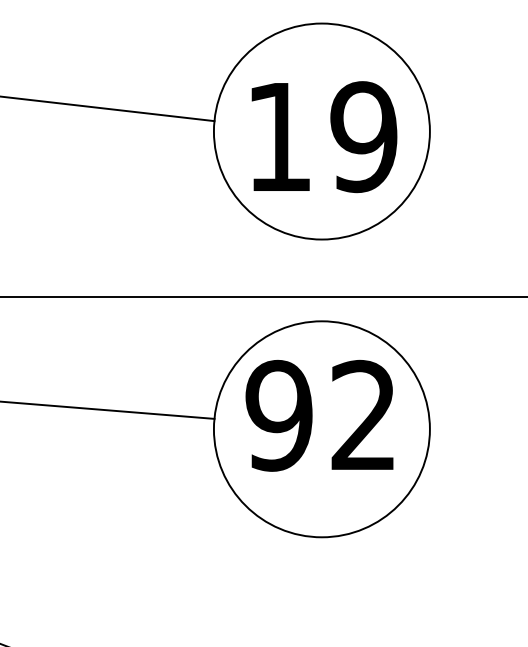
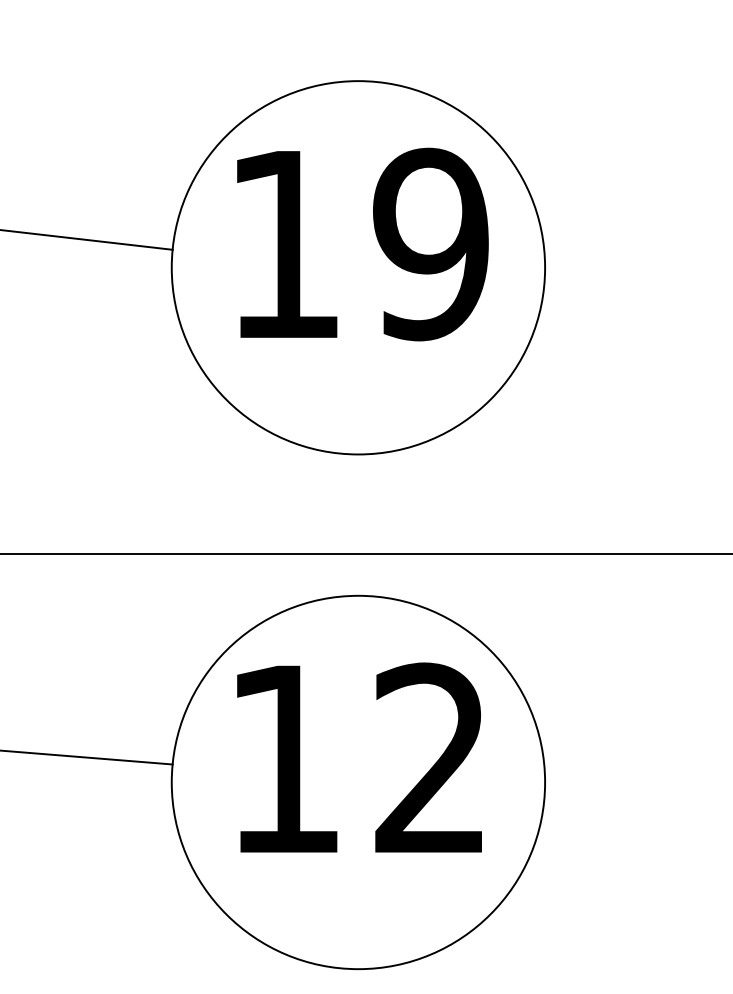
text: (324, 137) -> (362, 245), moved
text: (278, 415) -> (283, 758), 92 -> 12

